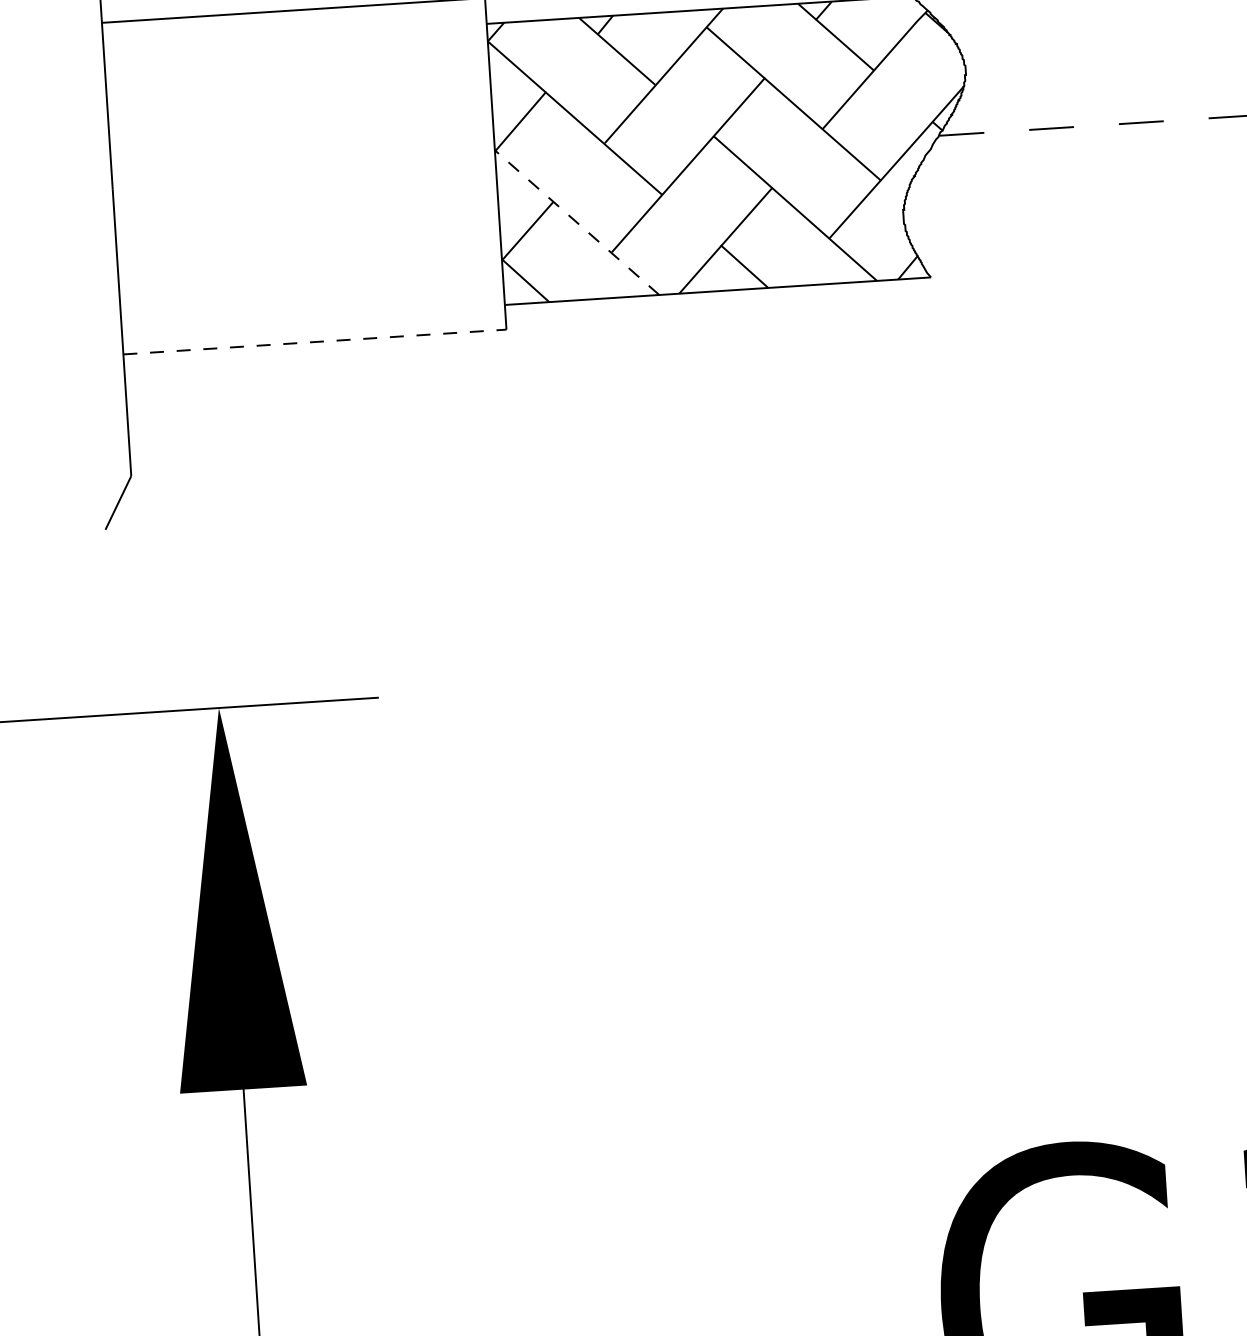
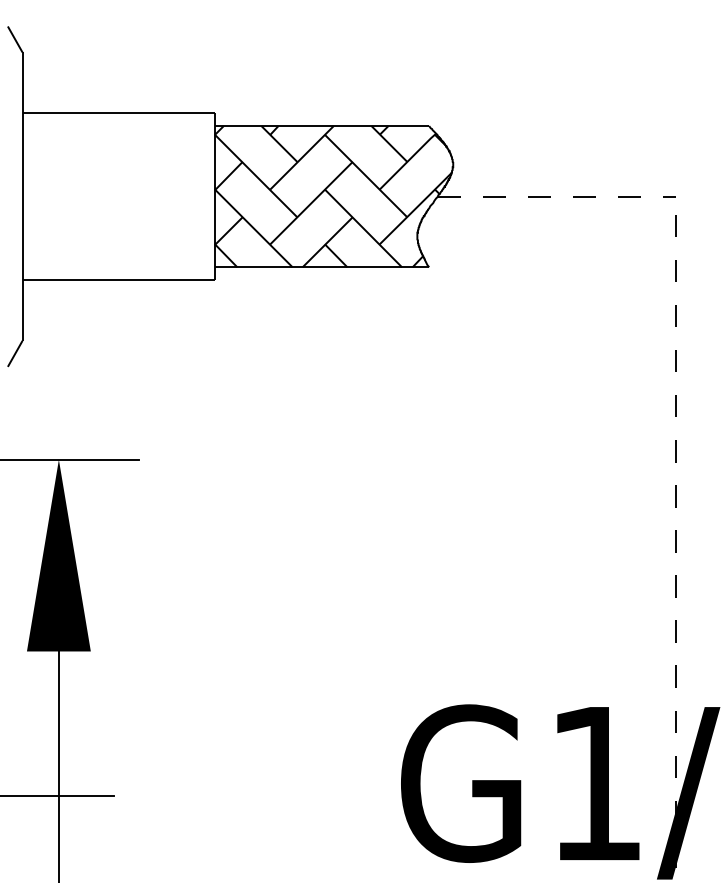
line: (576, 222) -> (253, 228), dashed -> solid
line: (316, 341) -> (119, 279), dashed -> solid

